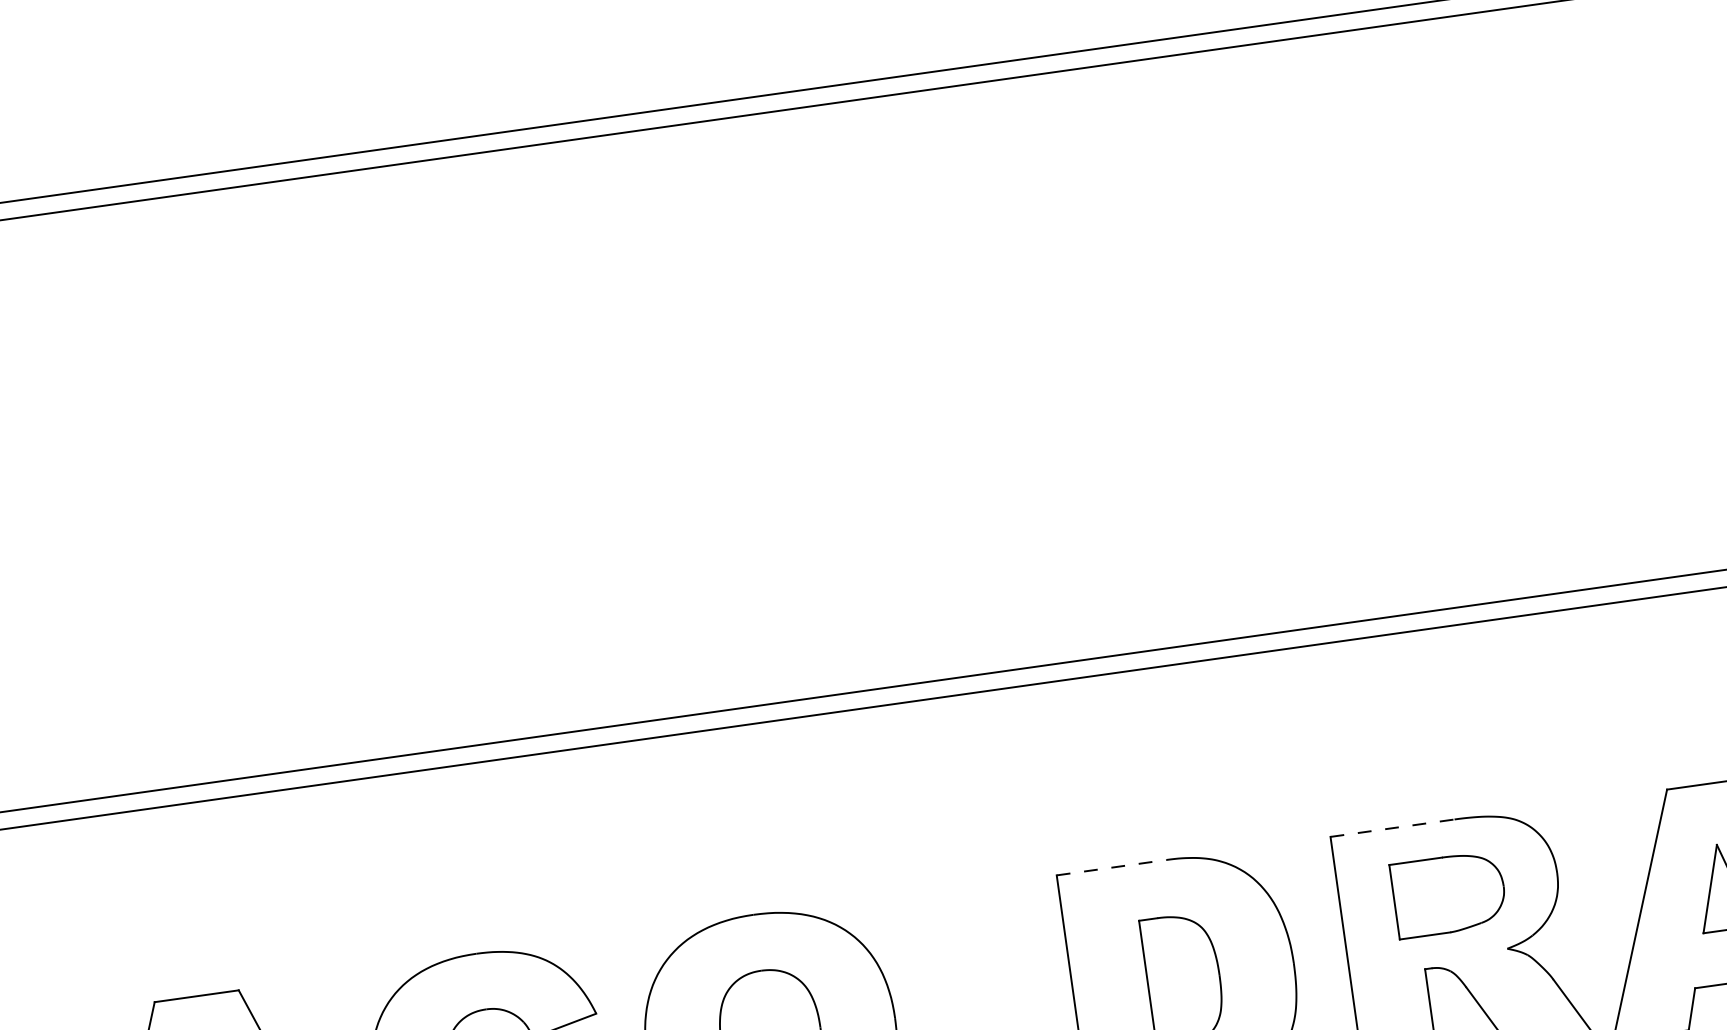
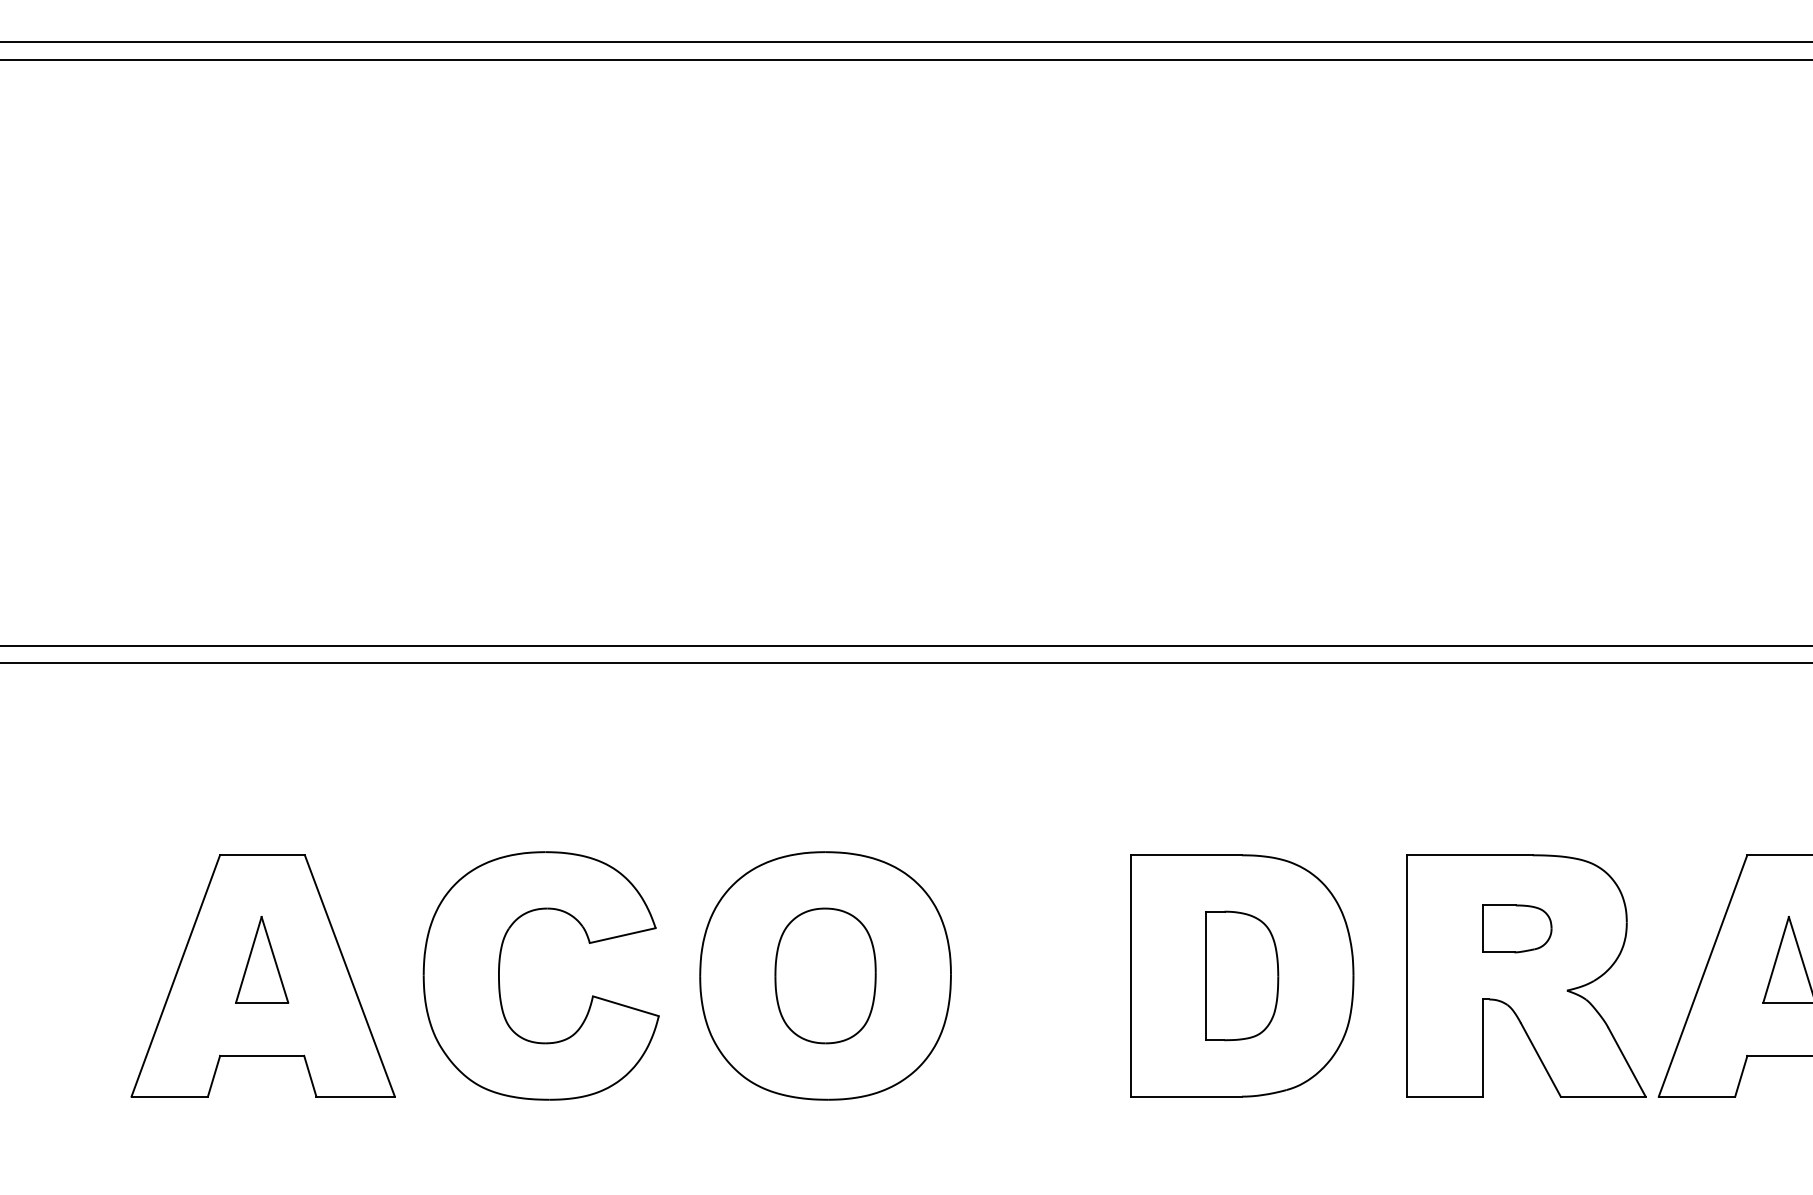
line: (1393, 828) -> (1470, 855), dashed -> solid
line: (1111, 867) -> (1186, 855), dashed -> solid
part: (1449, 894) -> (1517, 928), size x0.62

